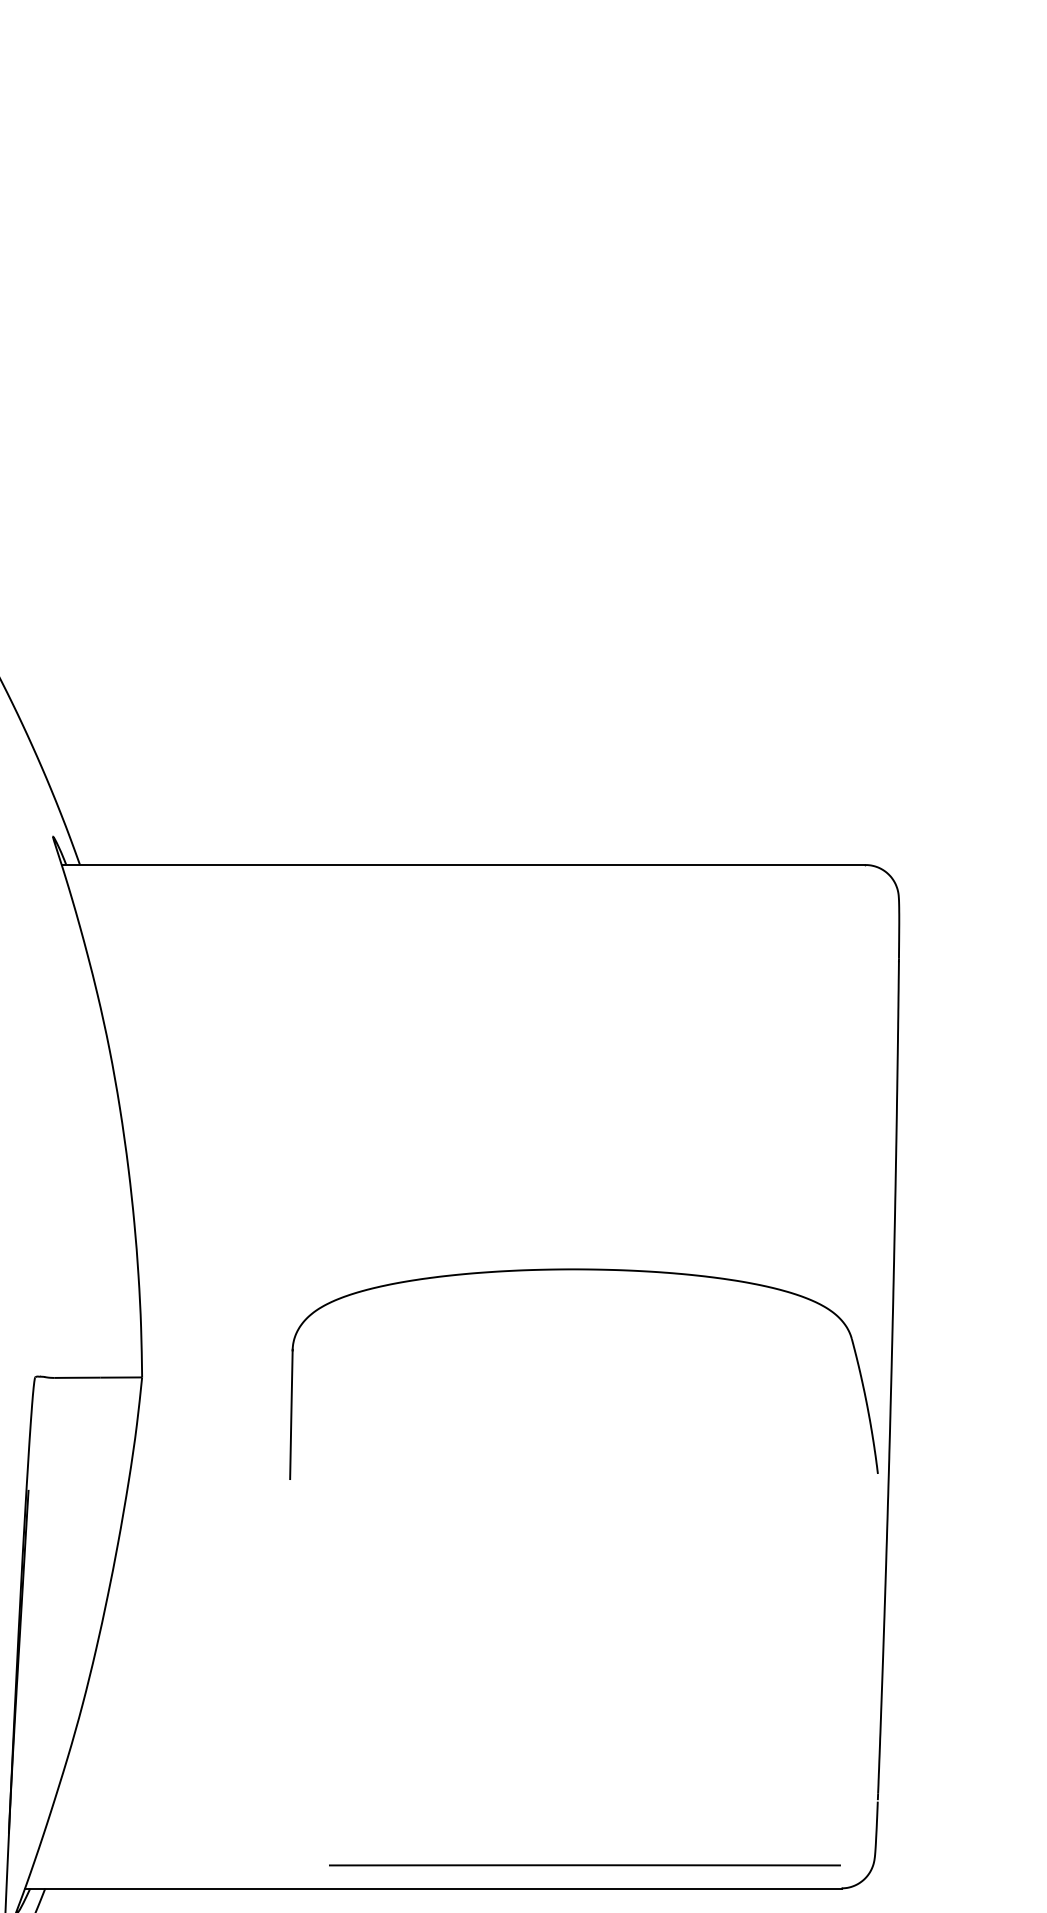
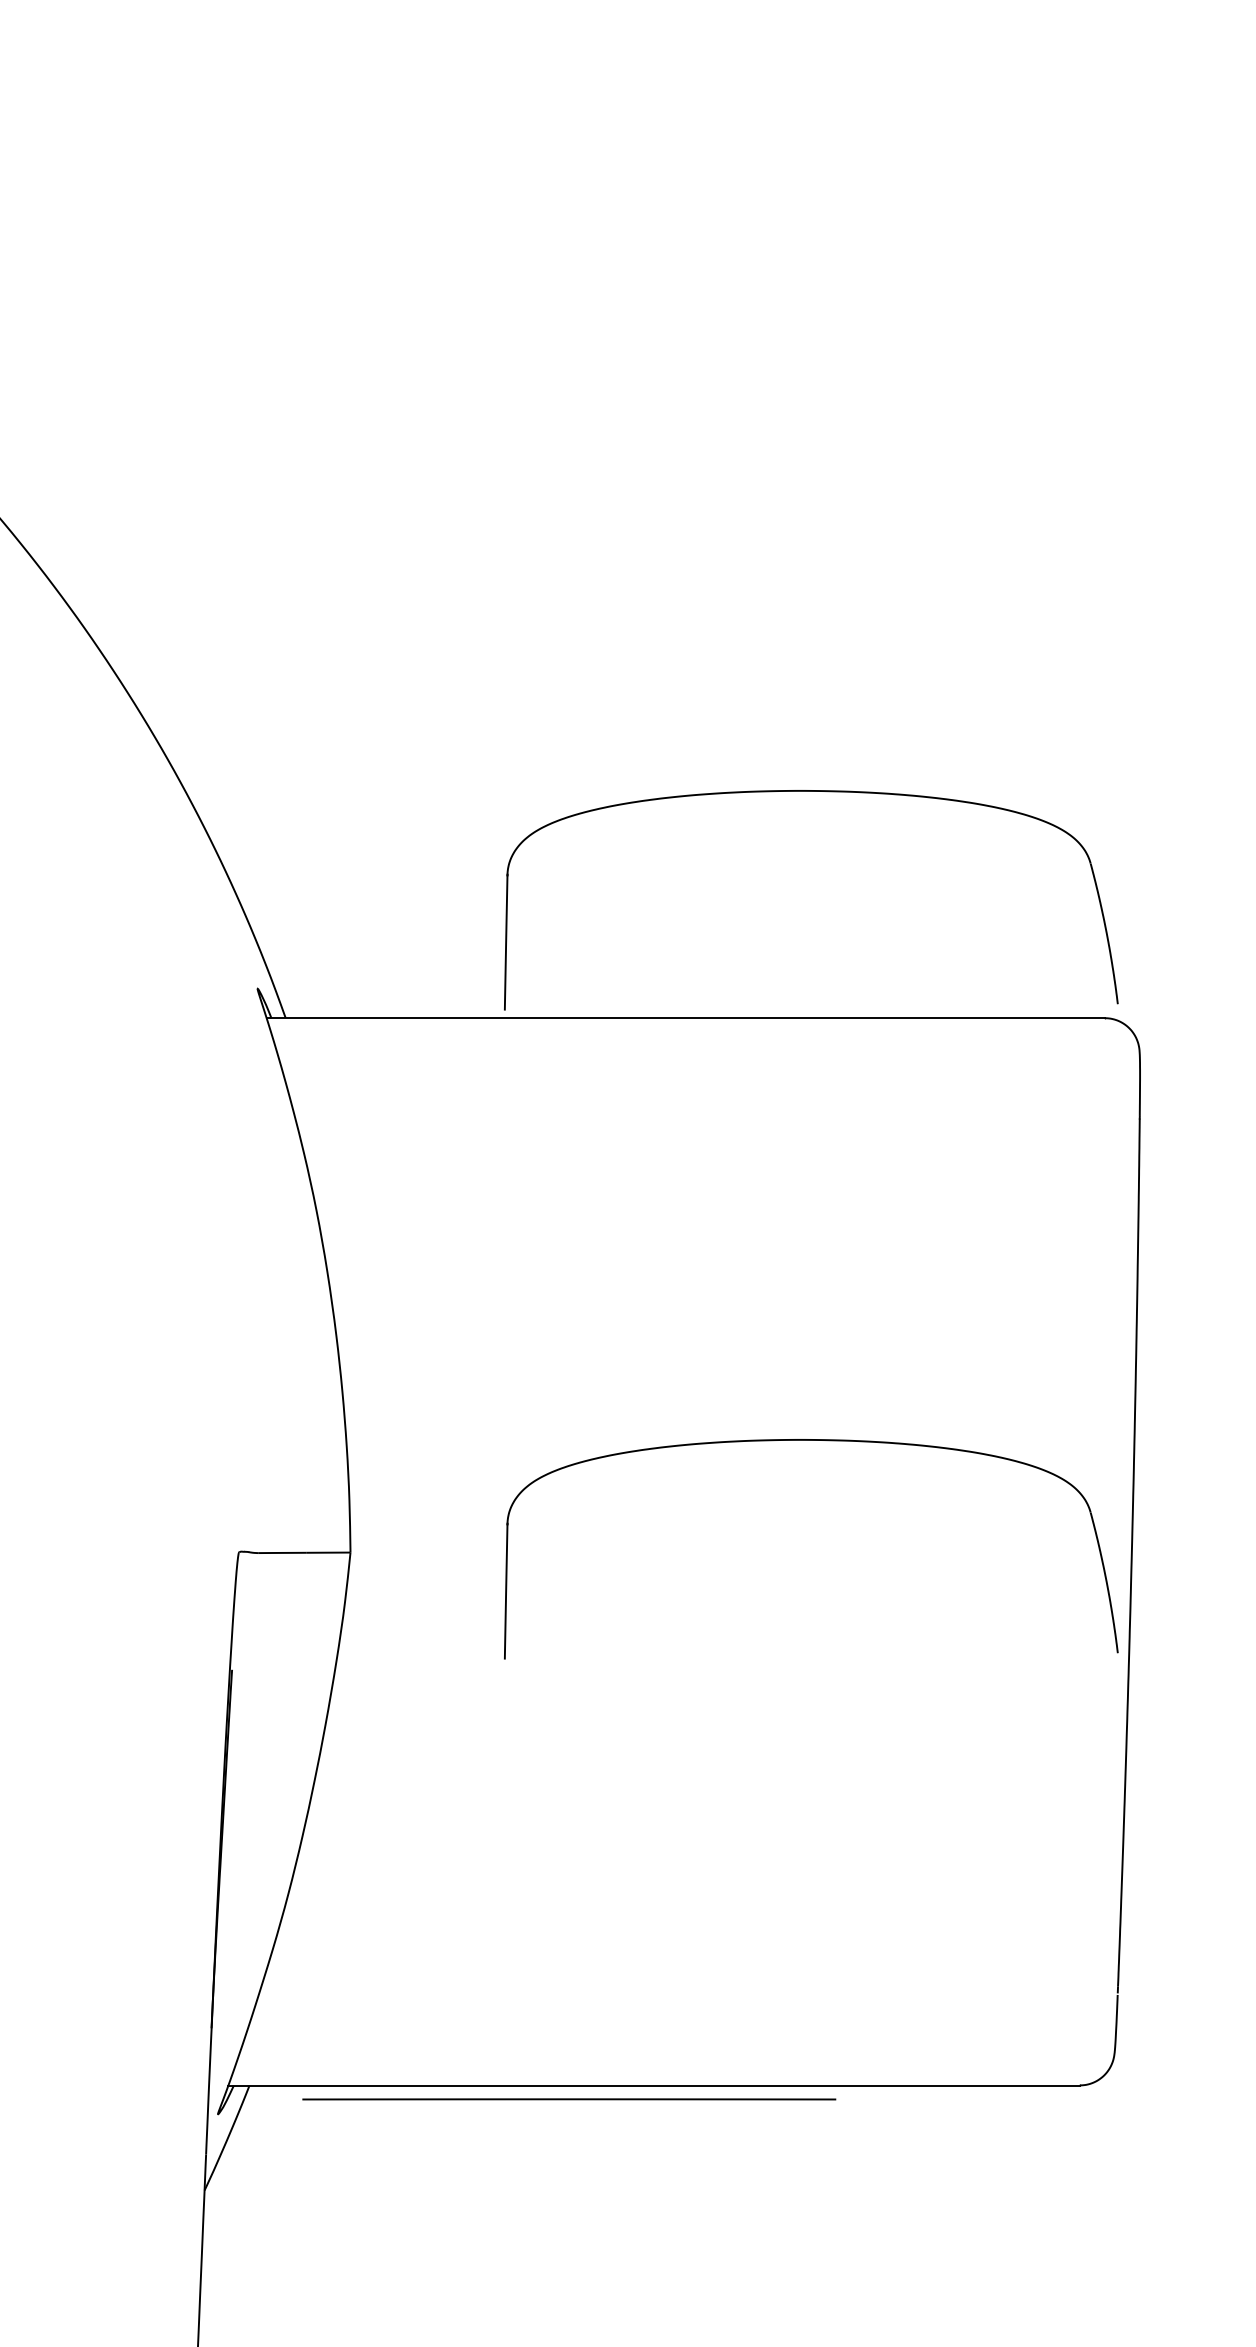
part: (584, 647) -> (811, 791), added
line: (585, 1865) -> (569, 2099), moved

